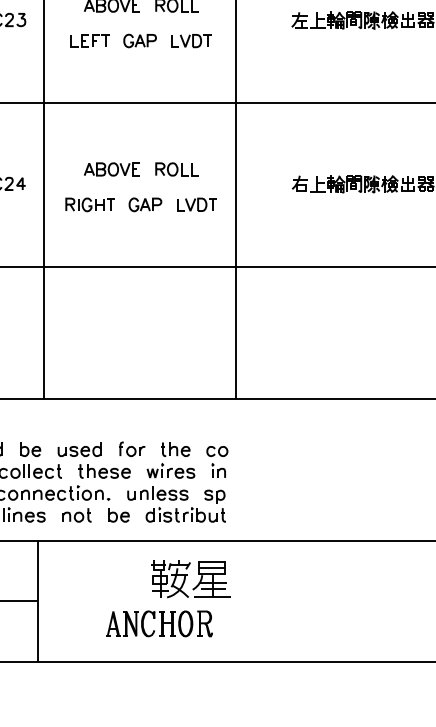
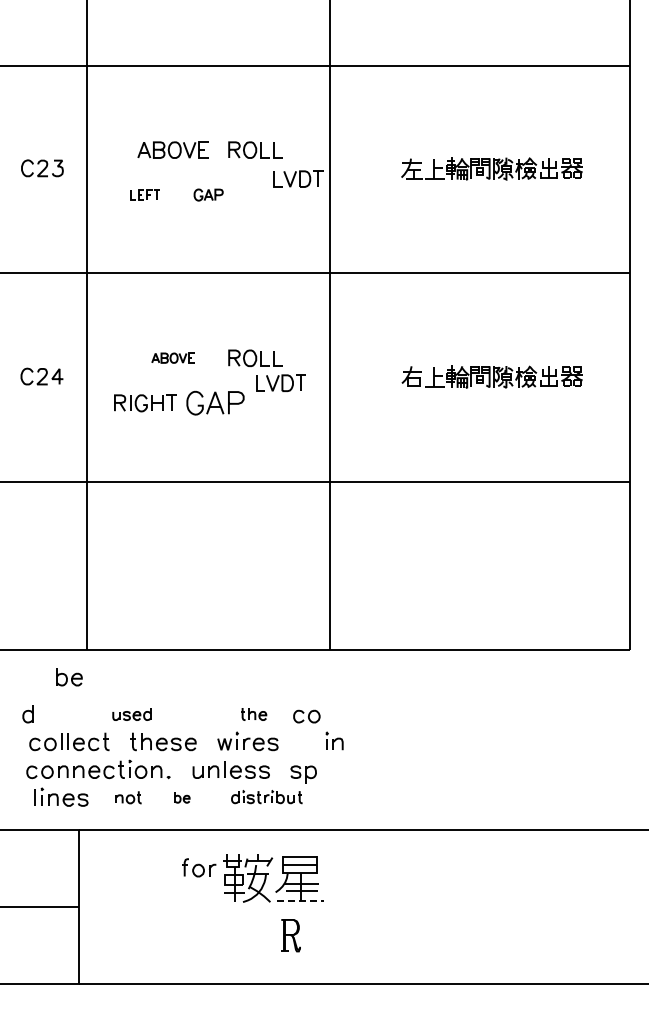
part: (89, 40) -> (144, 194), size x0.6
part: (139, 40) -> (208, 194), size x0.7
part: (191, 40) -> (298, 178), moved
part: (111, 168) -> (172, 357), size x0.6
part: (196, 204) -> (280, 382), moved
part: (145, 205) -> (215, 403), size x1.4
part: (30, 449) -> (69, 677), moved
part: (79, 449) -> (131, 714), size x0.7
part: (132, 449) -> (199, 867), moved
part: (175, 449) -> (253, 714), size x0.7
part: (218, 470) -> (334, 740), moved
part: (185, 514) -> (266, 796), size x0.7
part: (76, 515) -> (128, 797), size x0.7
part: (119, 515) -> (182, 797), size x0.6
line: (212, 597) -> (300, 901), solid -> dashed
part: (143, 623) -> (213, 935), removed

